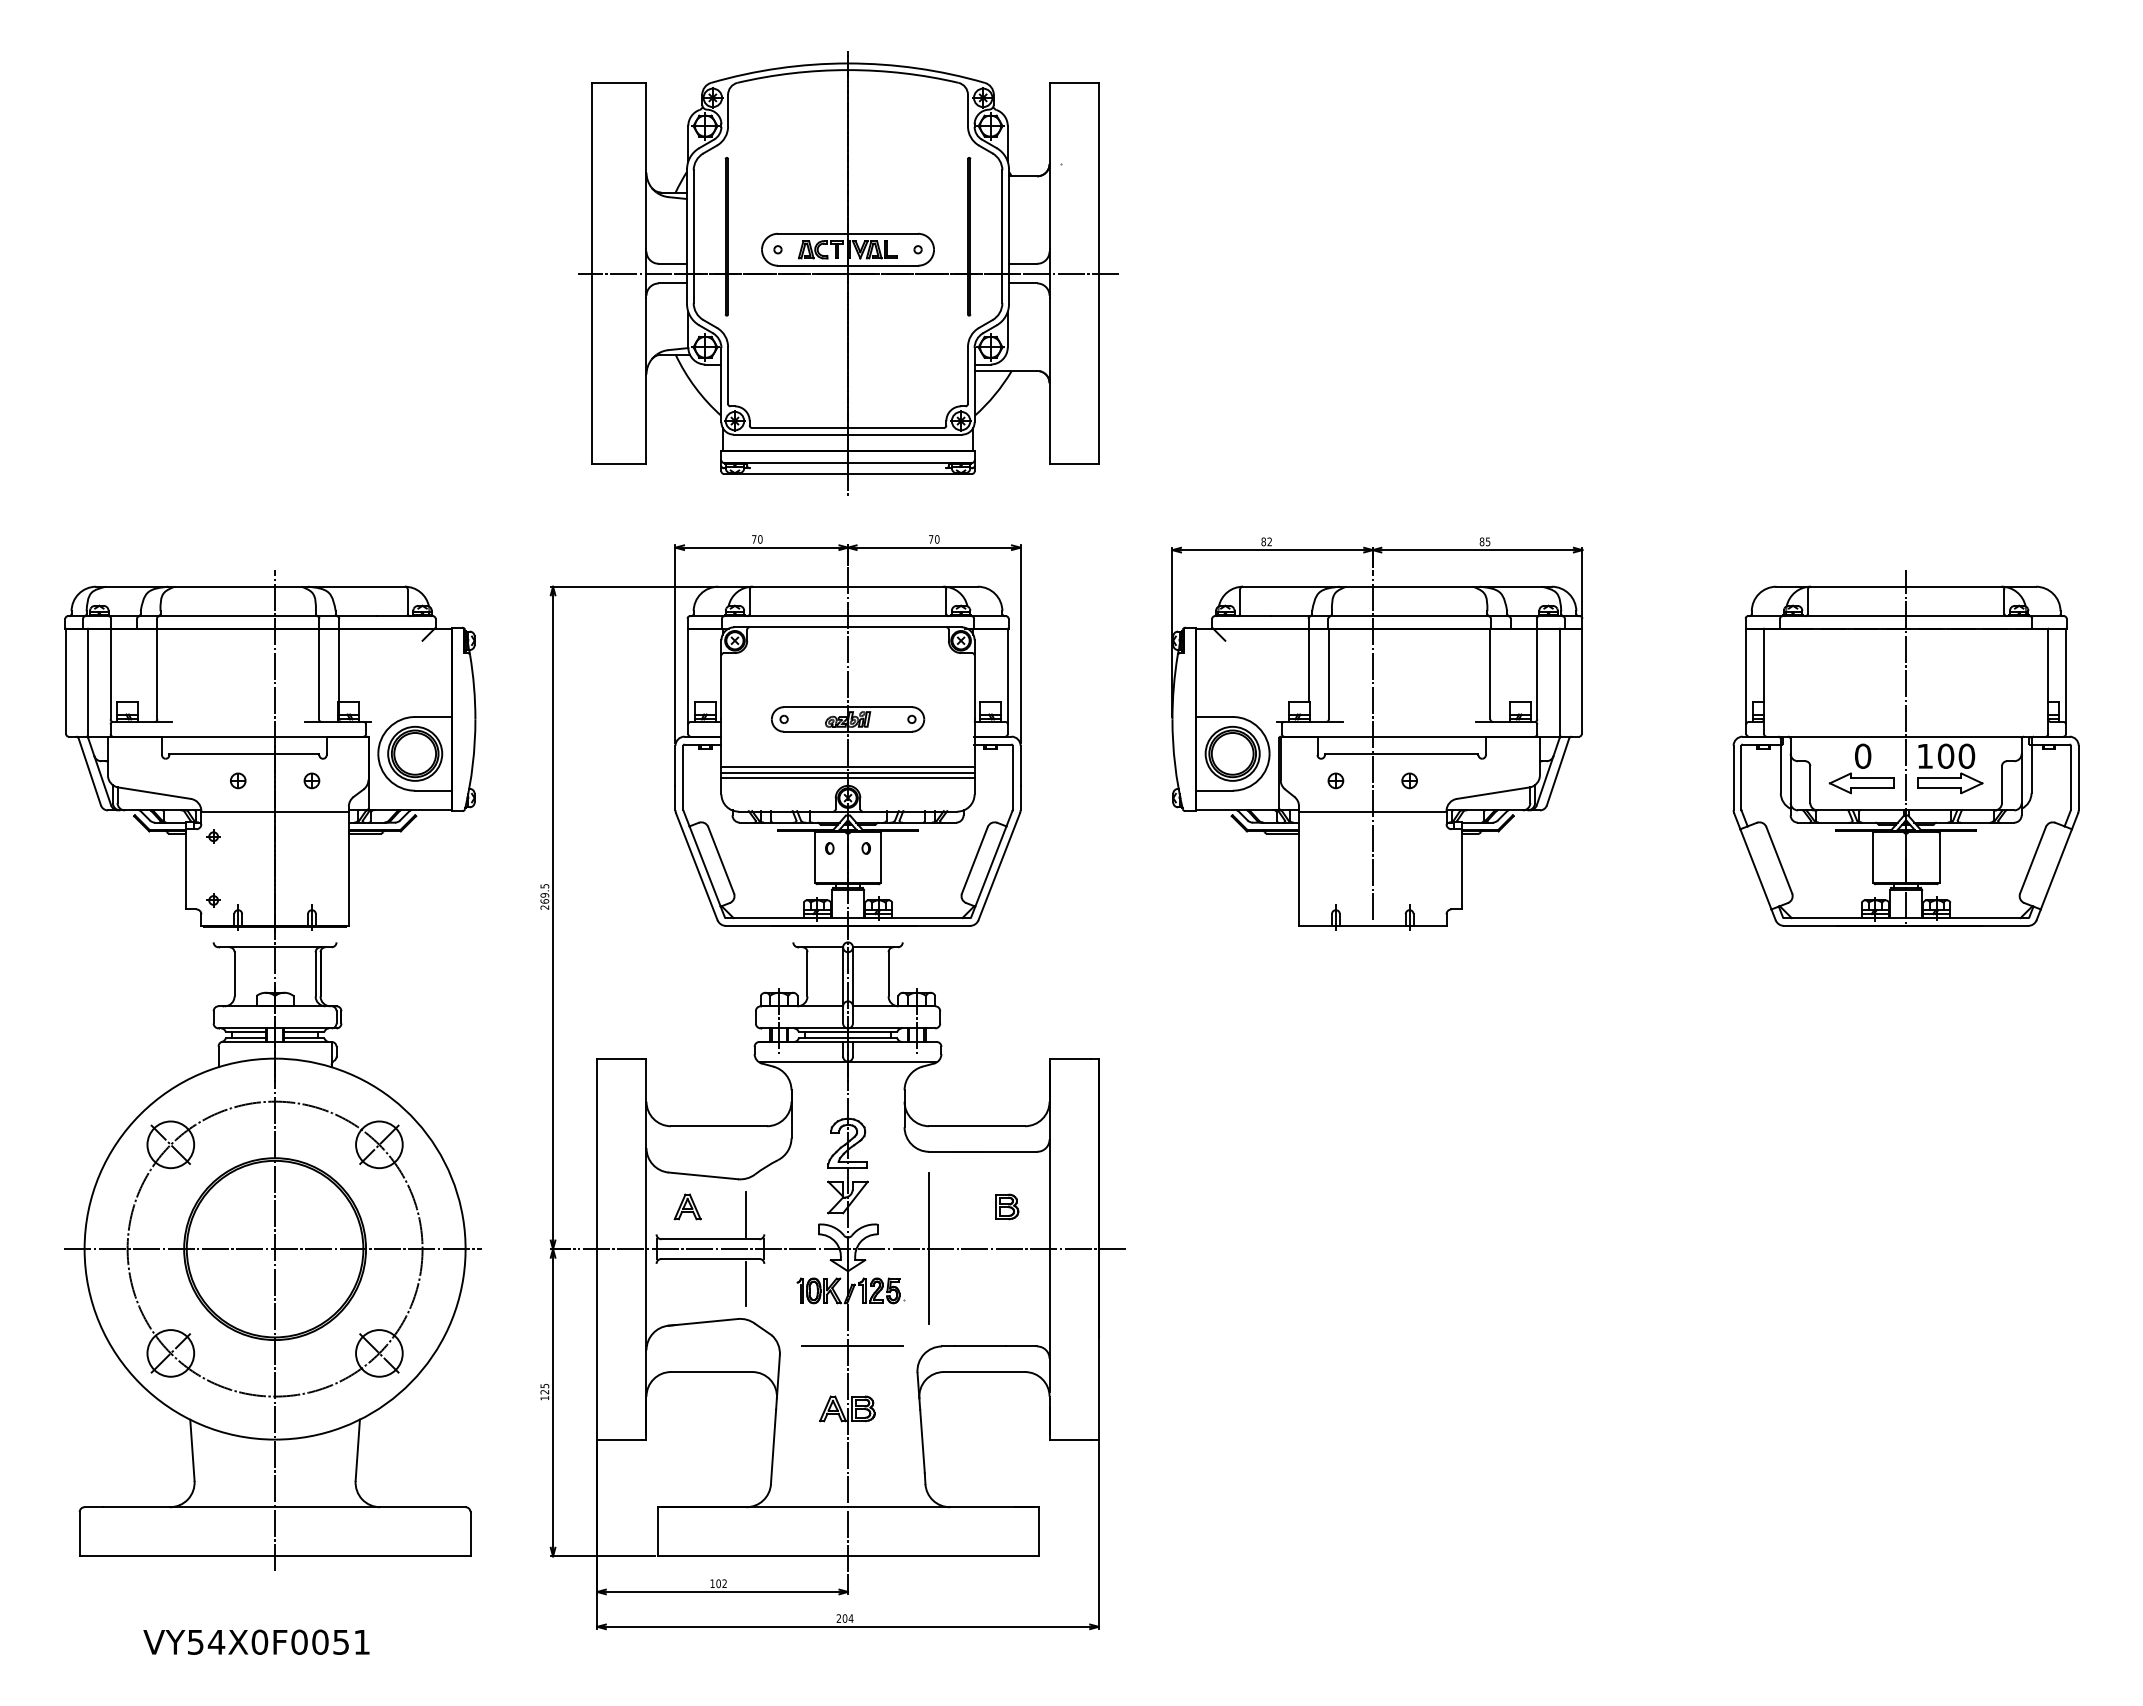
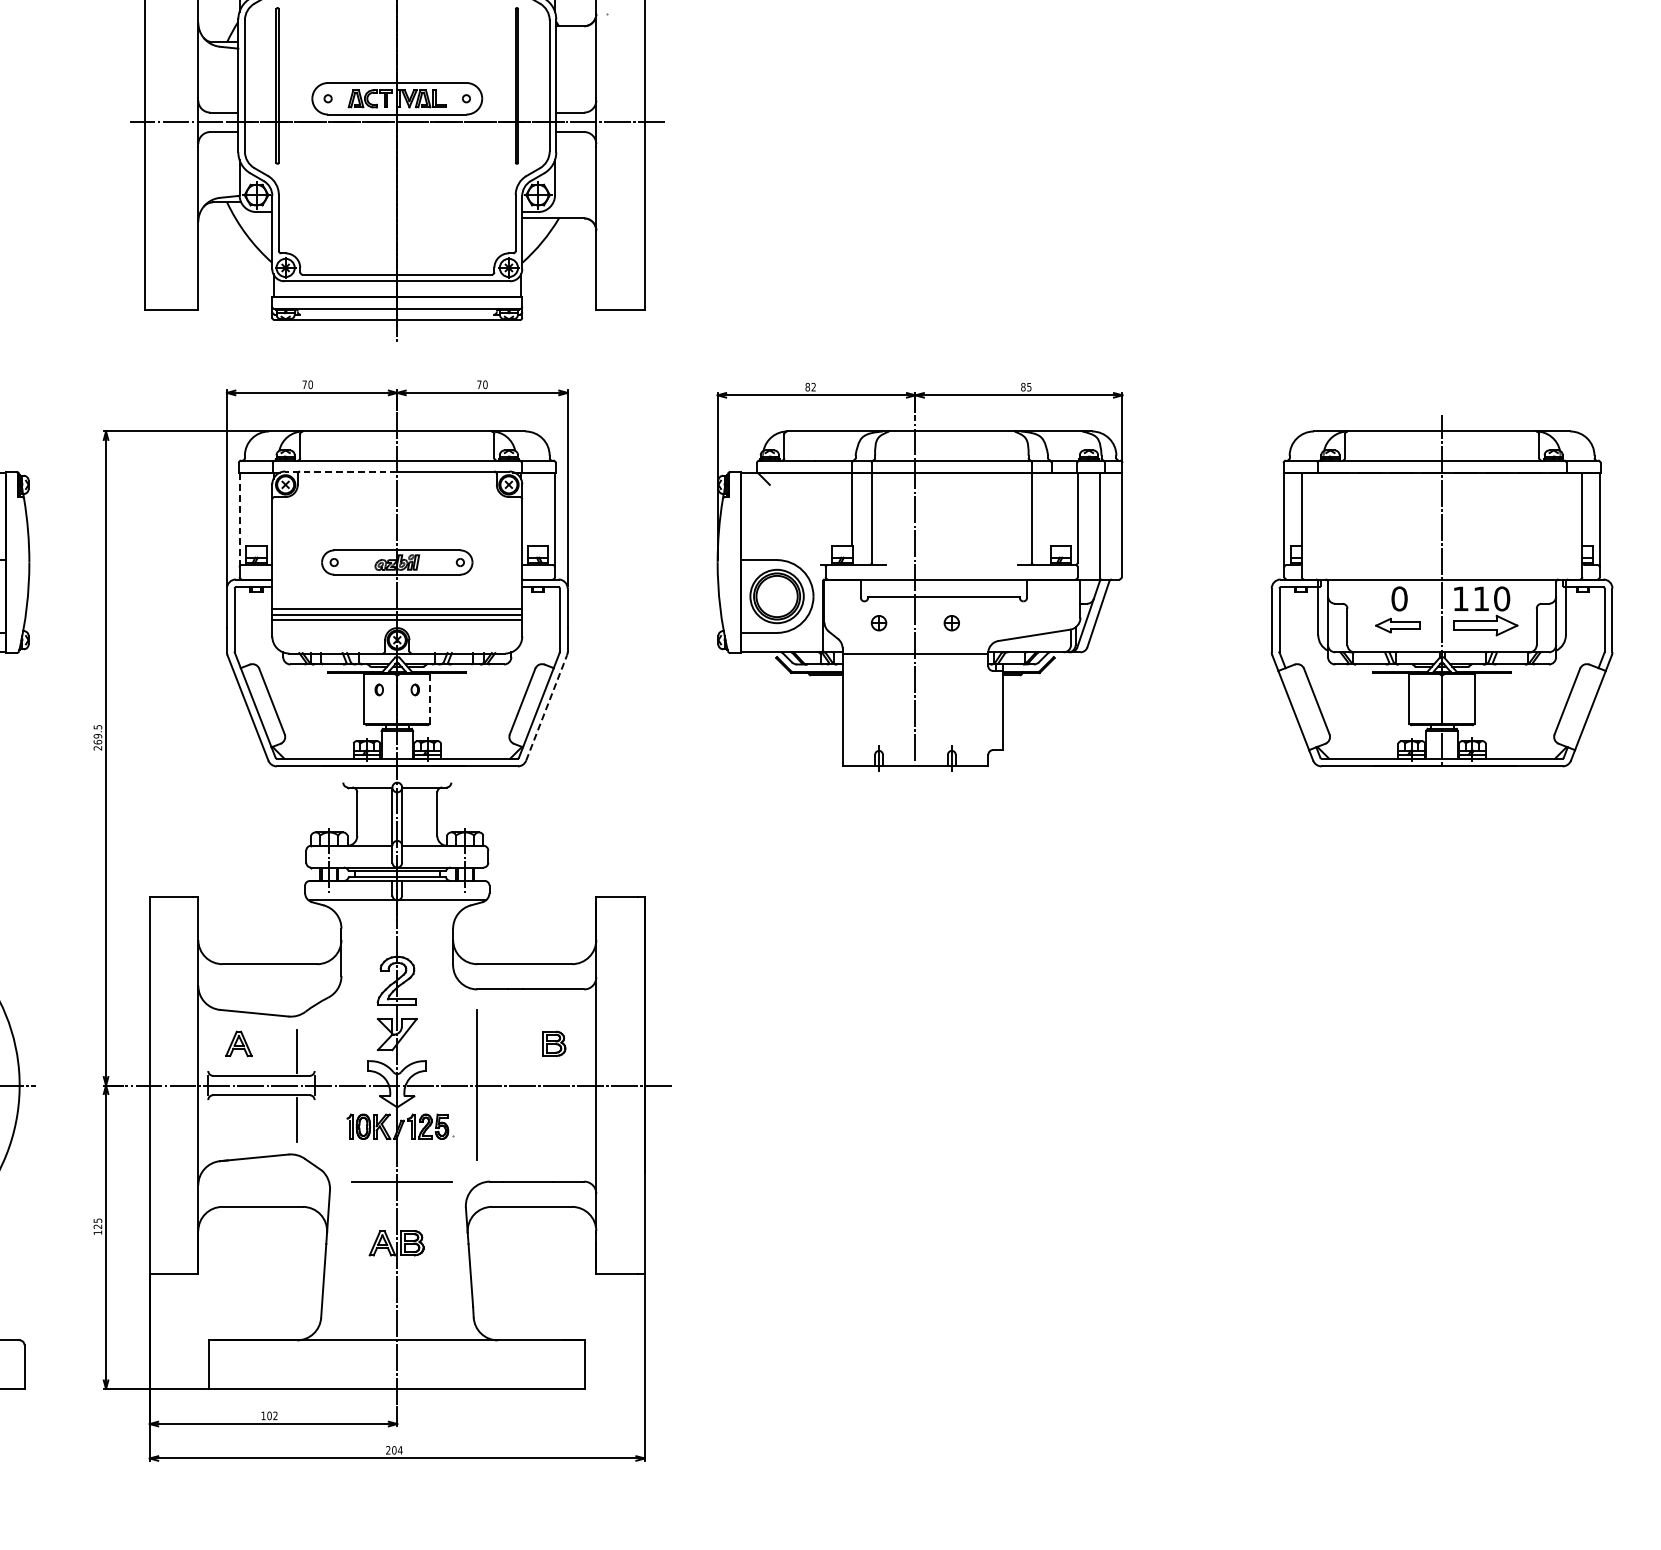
line: (791, 627) -> (341, 471), solid -> dashed
line: (688, 676) -> (239, 520), solid -> dashed
text: (1945, 755) -> (1480, 598), 100 -> 110
part: (1861, 783) -> (1397, 625), size x0.7
line: (881, 858) -> (430, 699), solid -> dashed
line: (999, 866) -> (546, 707), solid -> dashed

